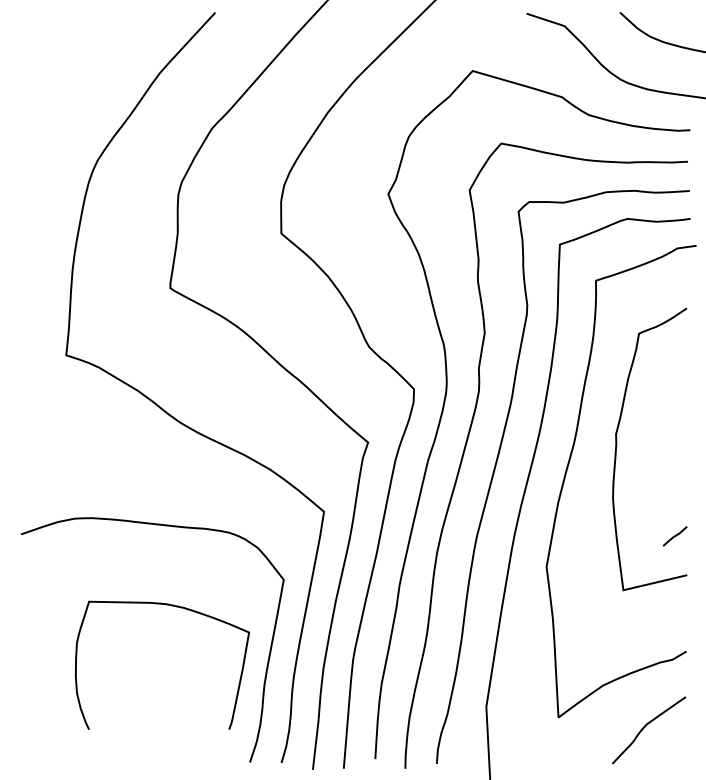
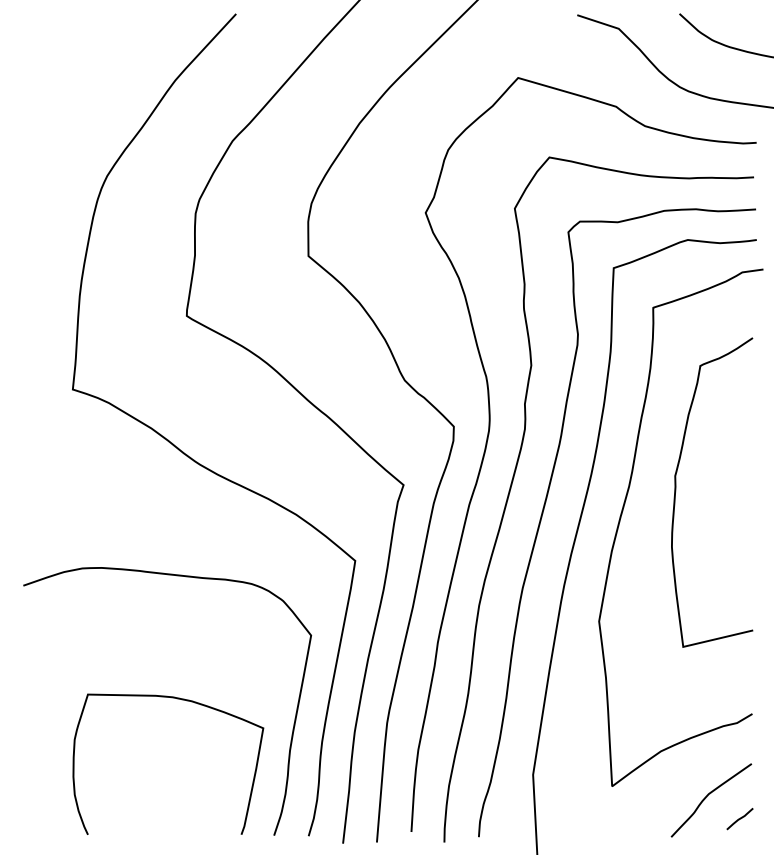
line: (674, 536) -> (739, 819), moved
curve: (171, 606) -> (178, 699), moved

